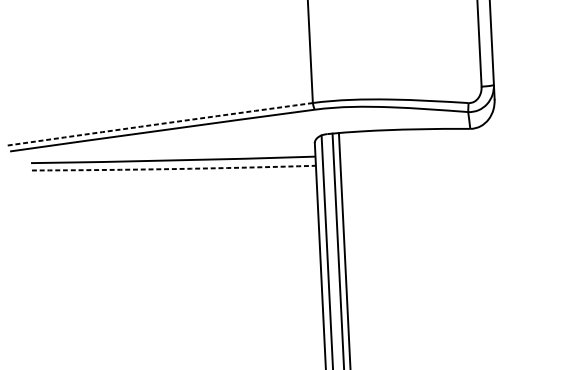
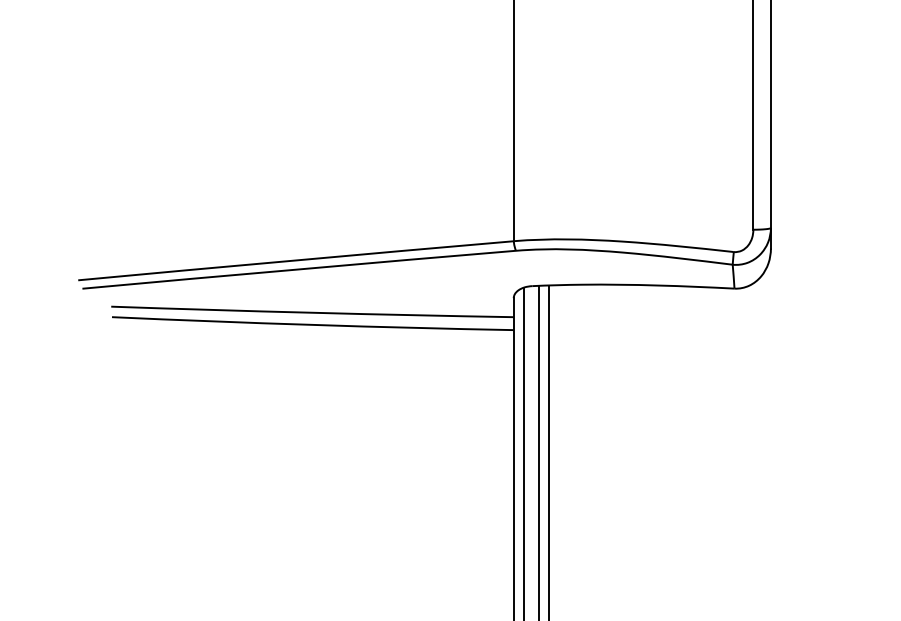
arc: (159, 124) -> (295, 260), dashed -> solid
arc: (173, 168) -> (312, 324), dashed -> solid

